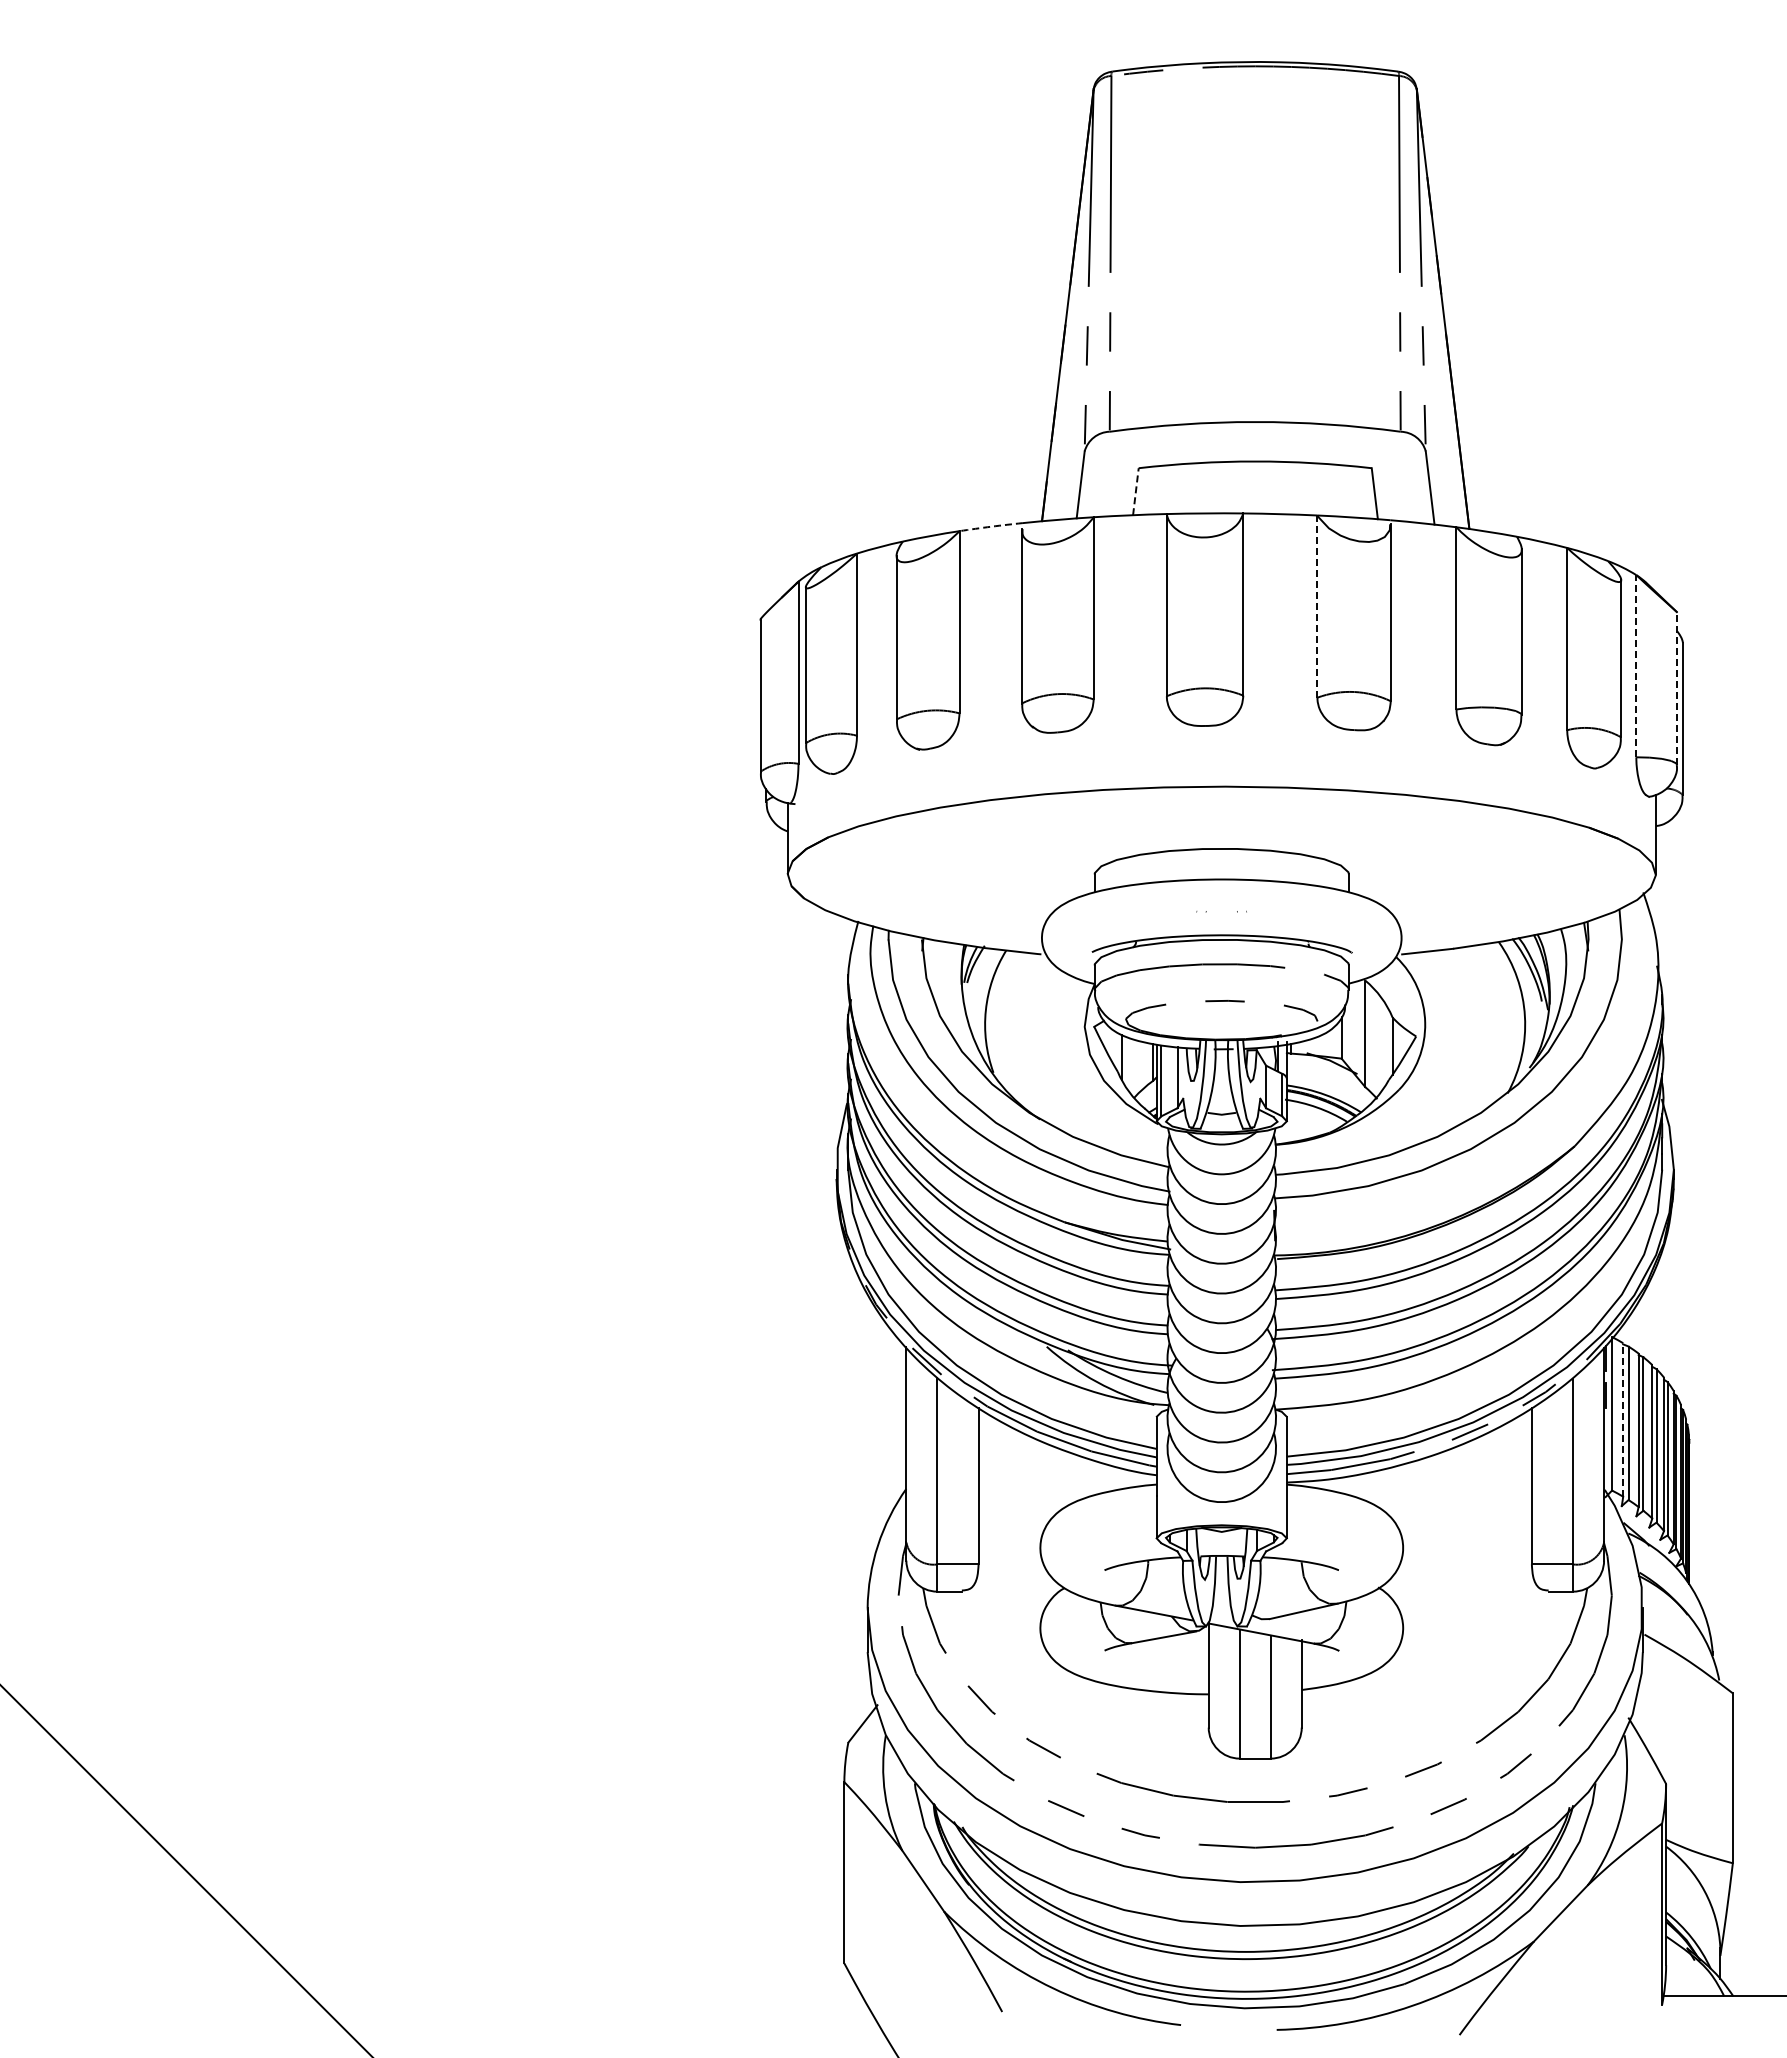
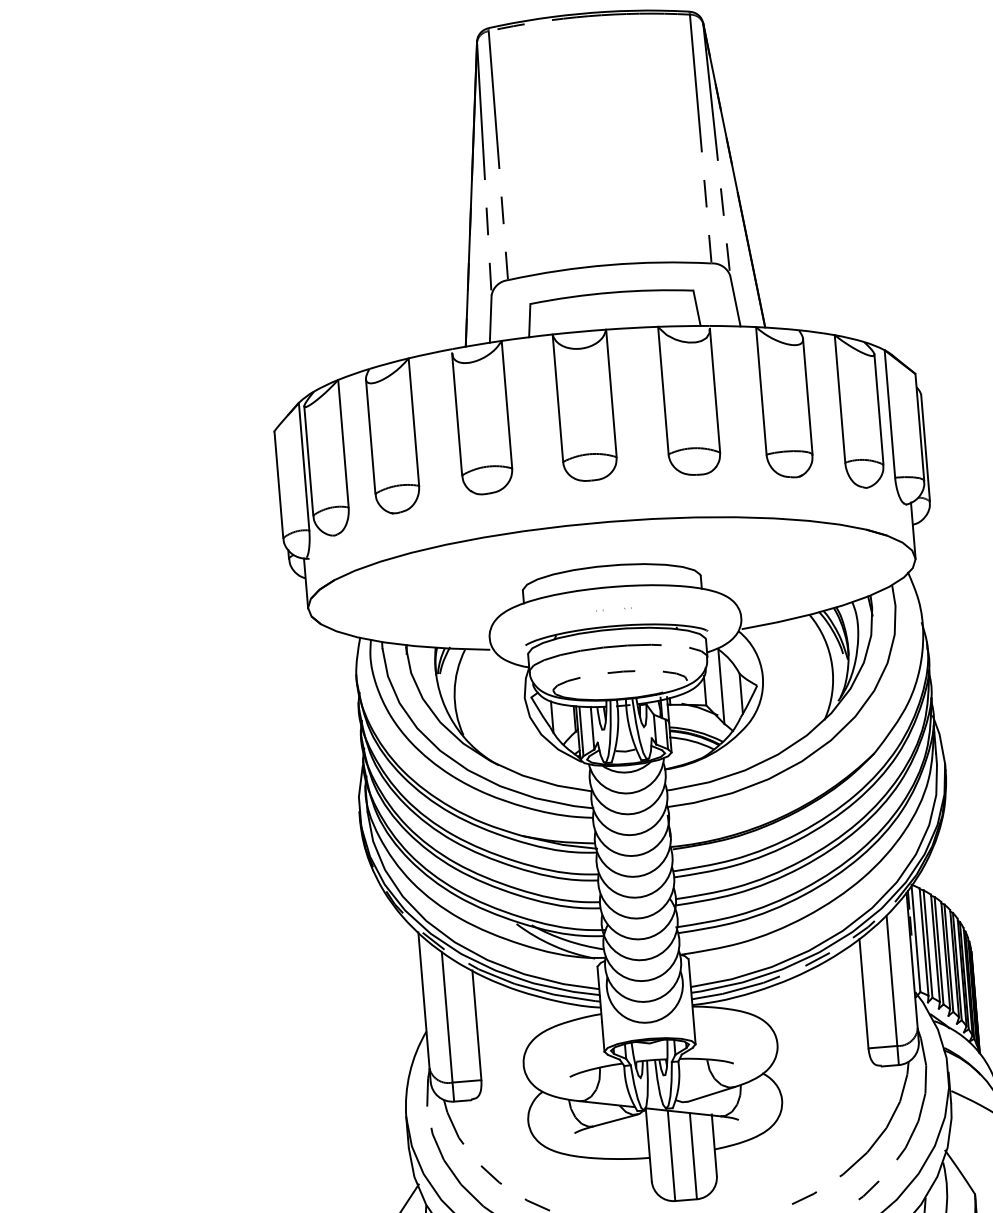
line: (1135, 491) -> (529, 320), dashed -> solid
arc: (991, 526) -> (430, 353), dashed -> solid
line: (1317, 606) -> (663, 390), dashed -> solid
line: (1636, 665) -> (889, 413), dashed -> solid
line: (1677, 688) -> (920, 427), dashed -> solid
line: (1623, 1419) -> (924, 941), dashed -> solid

